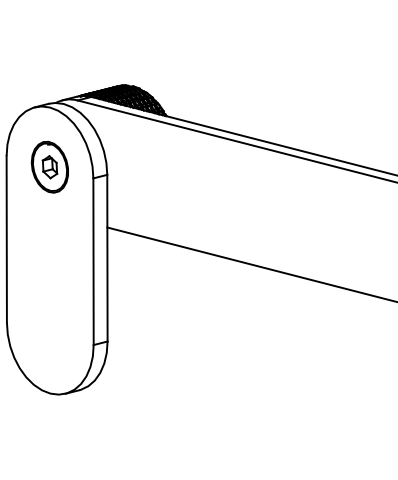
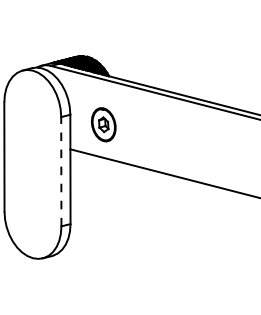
part: (49, 166) -> (103, 124), moved
line: (93, 261) -> (61, 171), solid -> dashed

